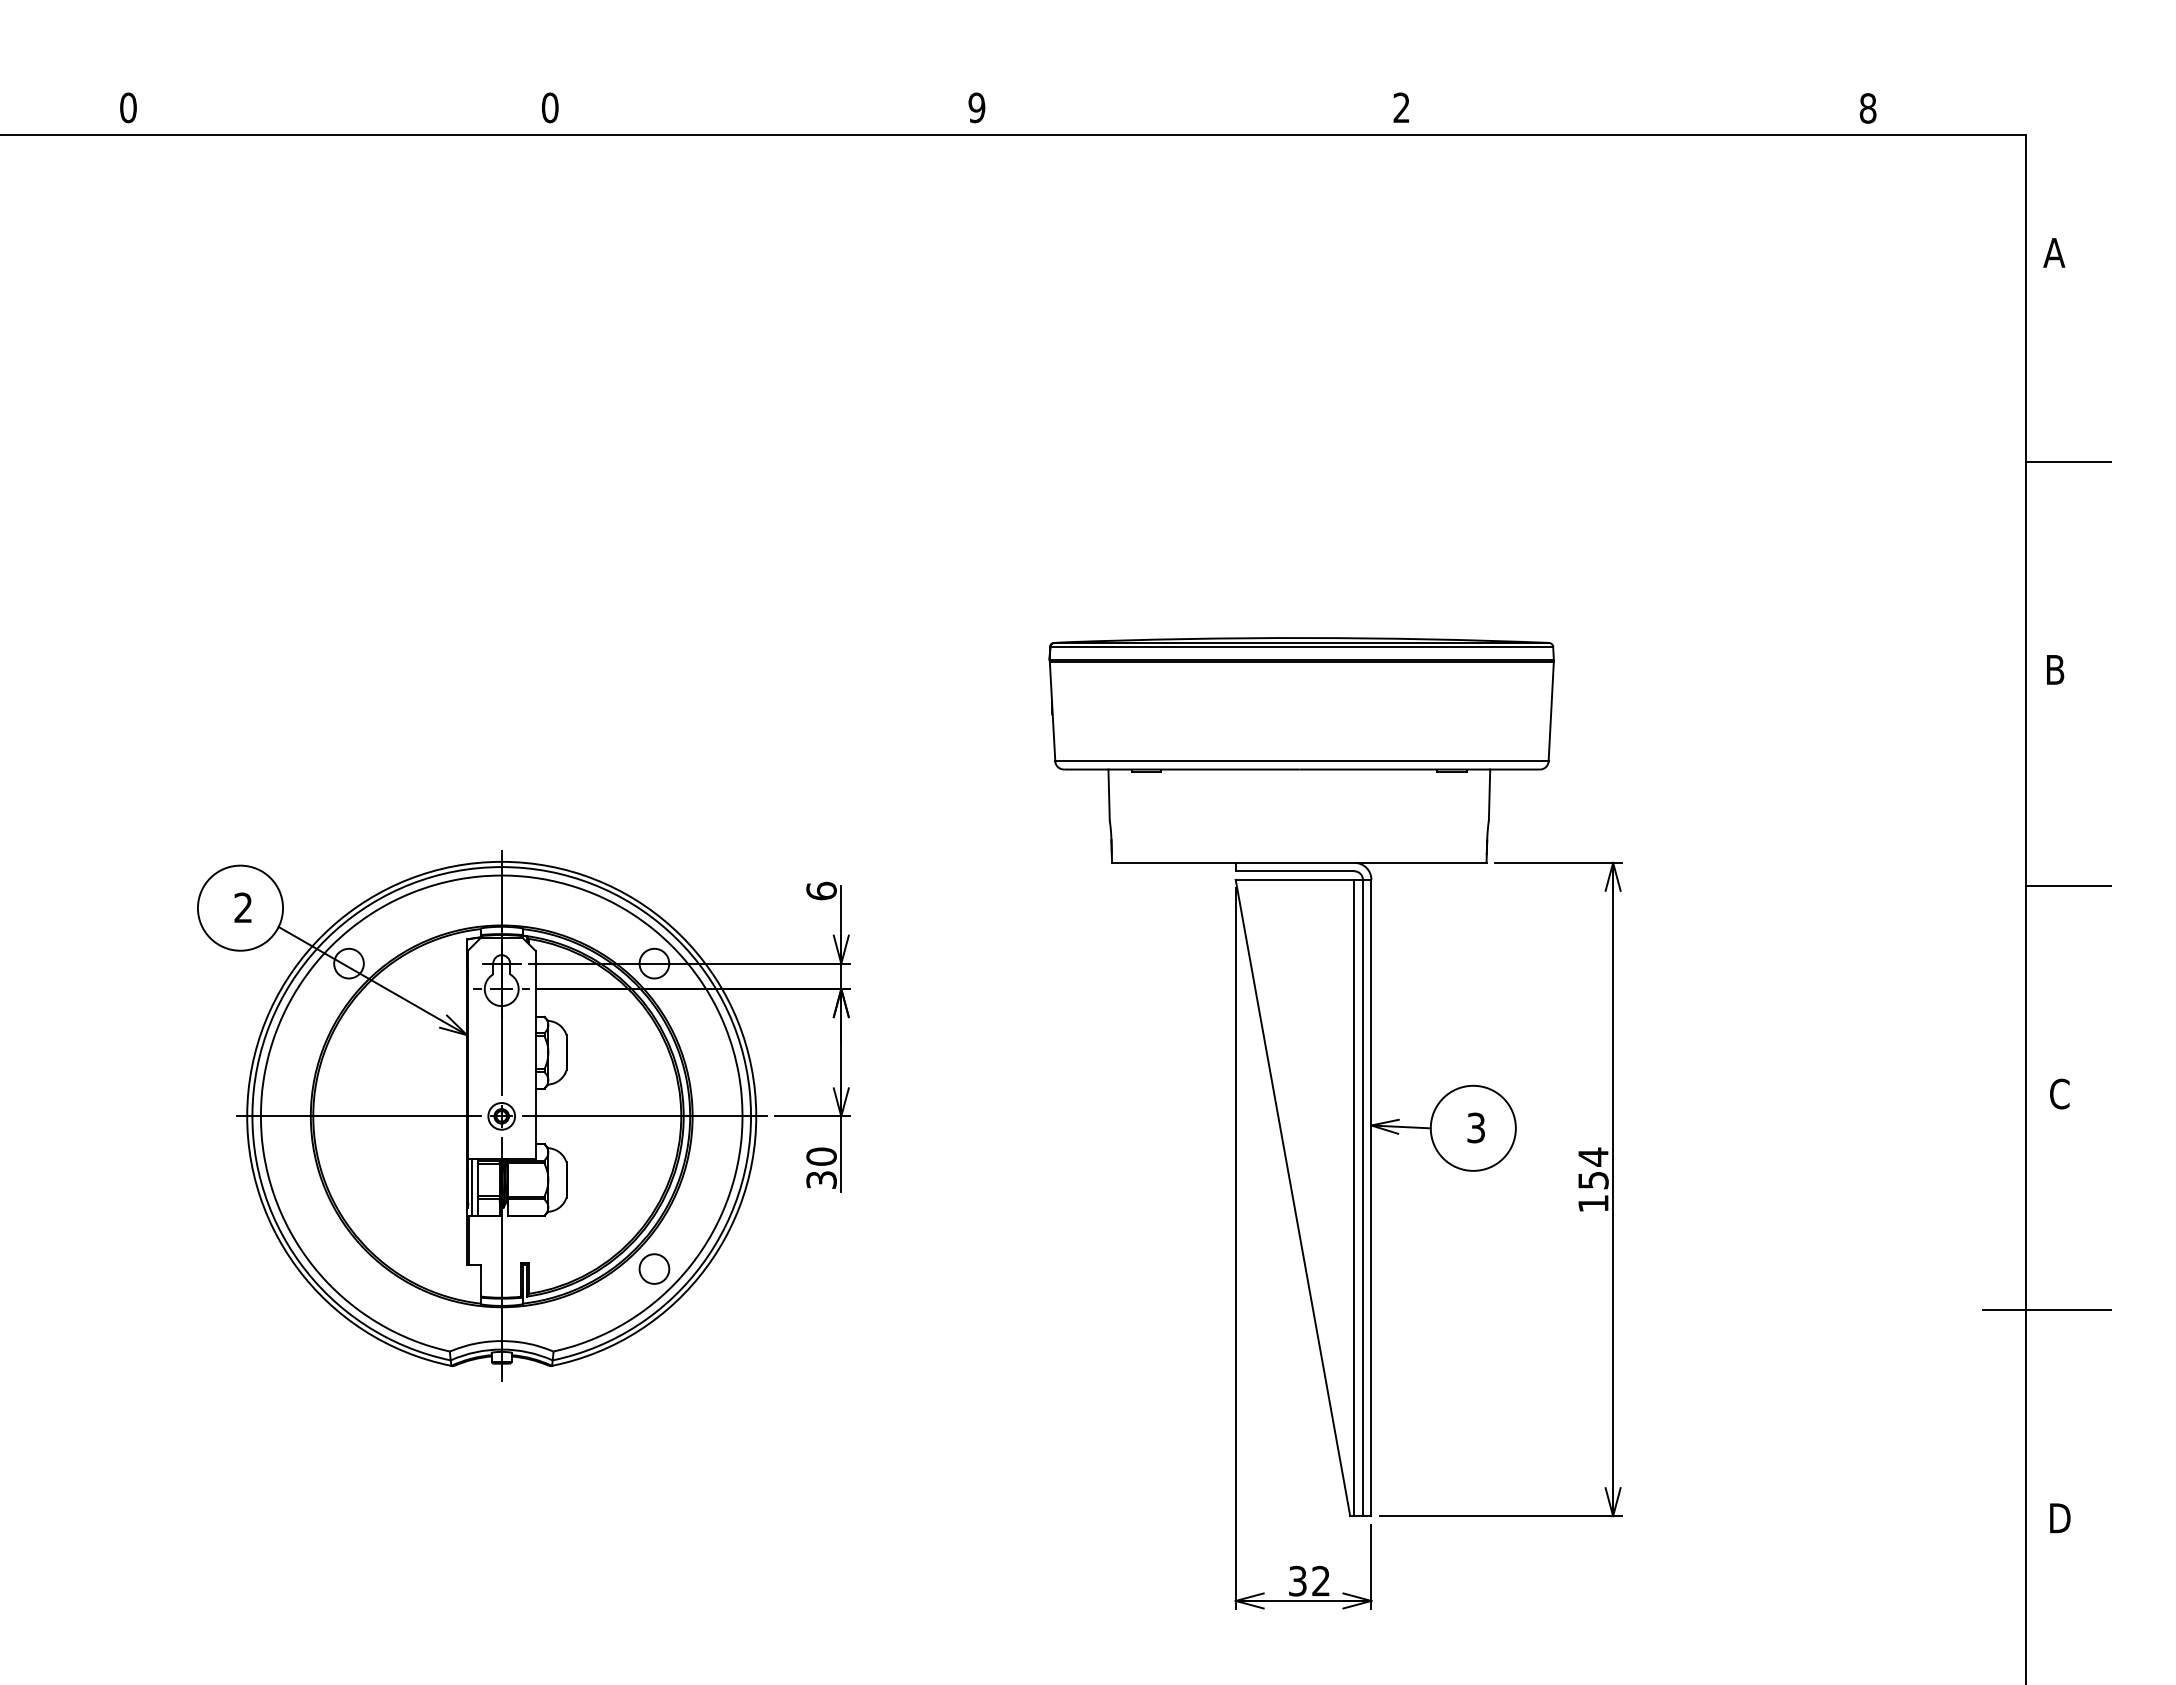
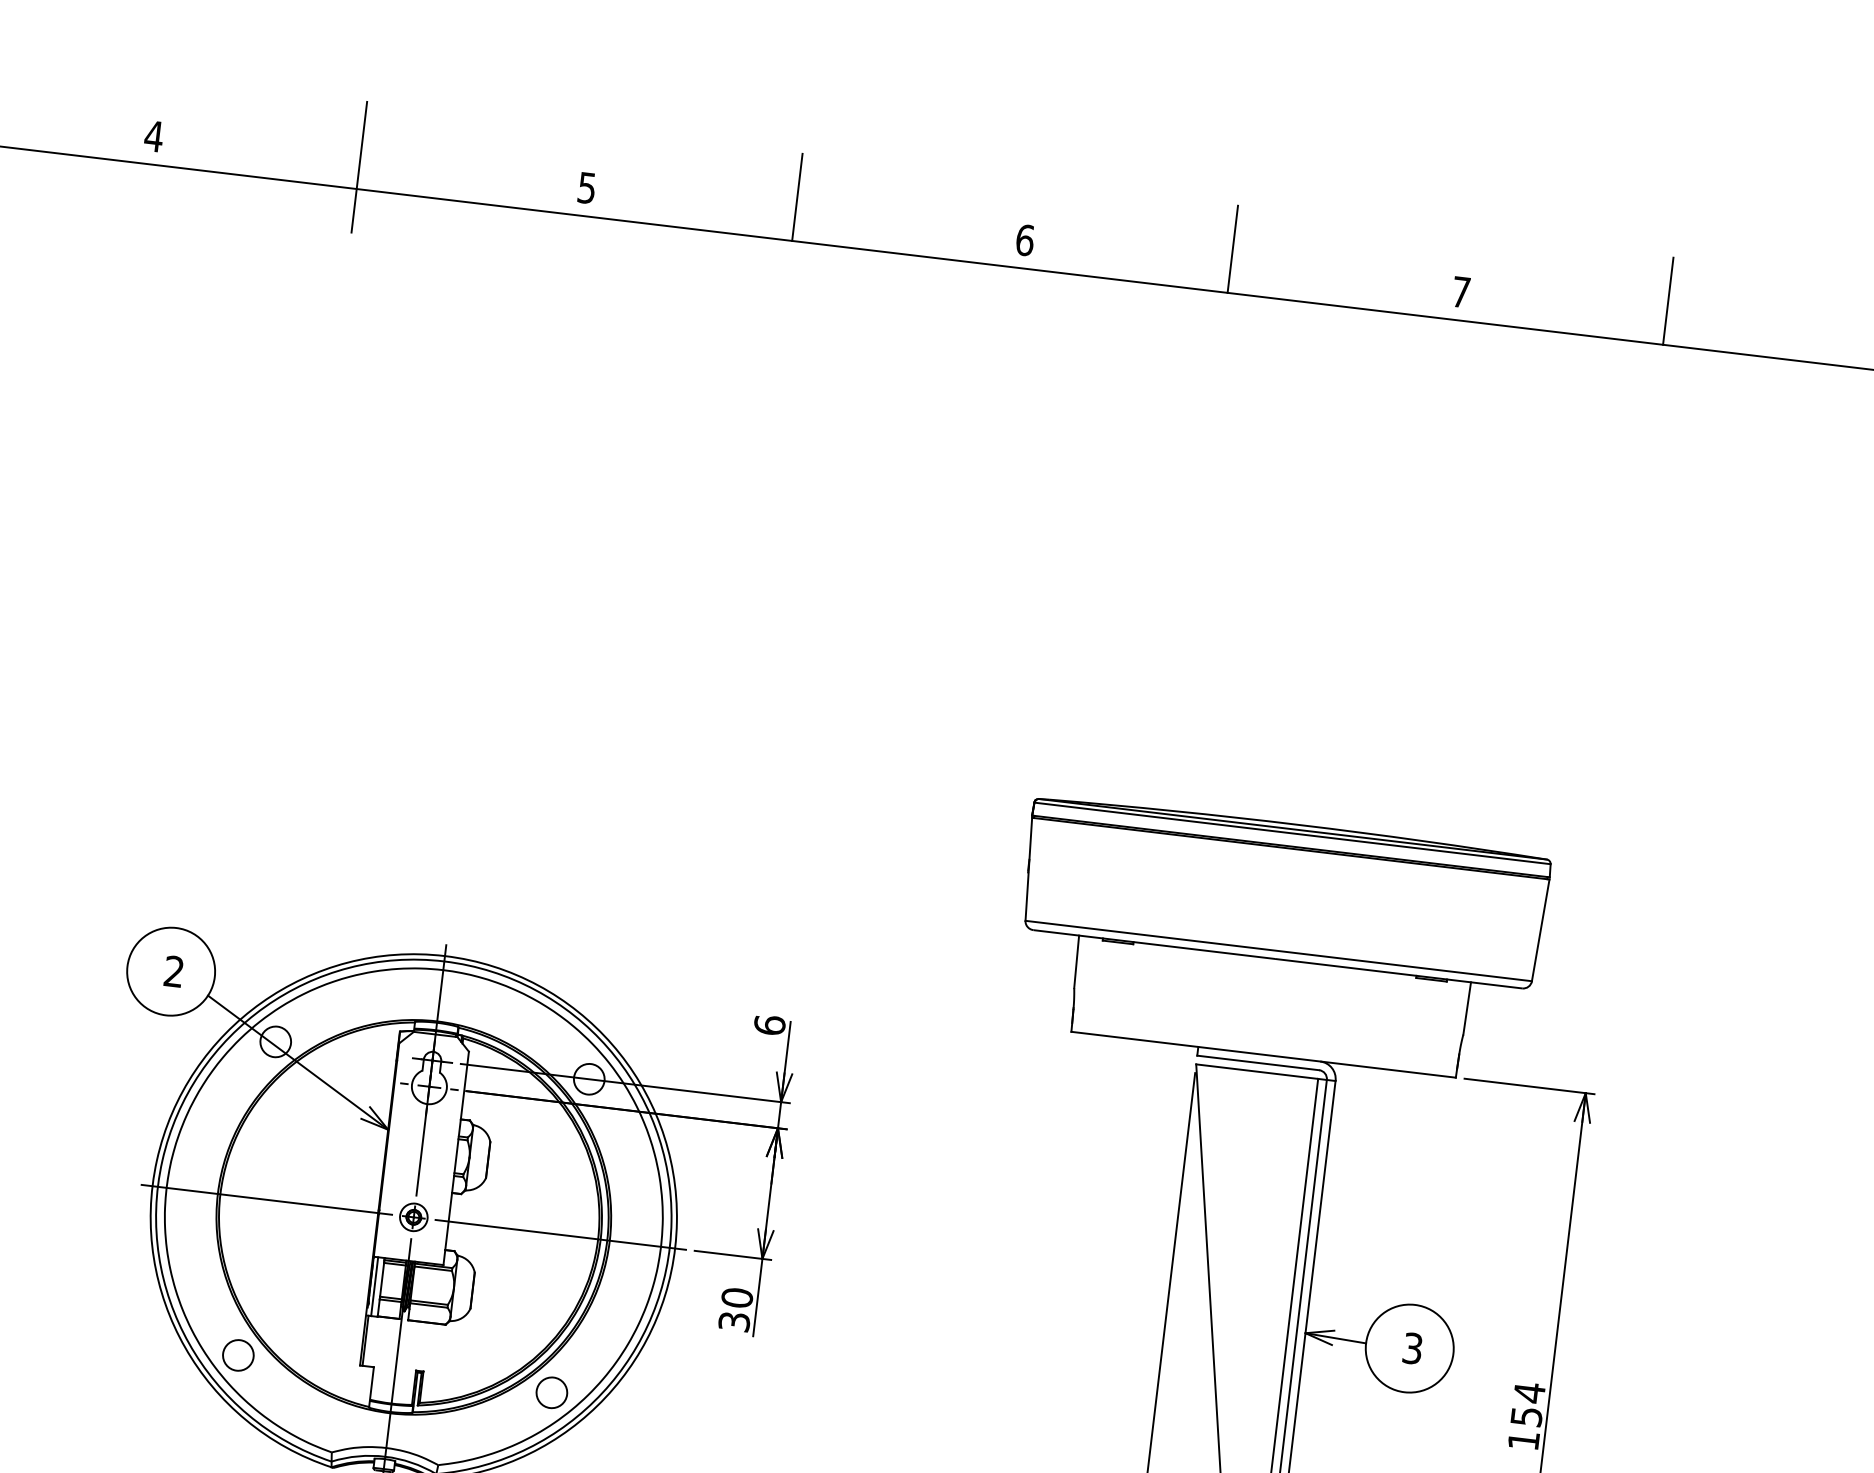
line: (753, 92) -> (797, 197), added
line: (1177, 92) -> (1232, 249), added
line: (1601, 92) -> (1668, 300), added
text: (128, 107) -> (154, 136), 0 -> 4
text: (549, 107) -> (586, 187), 0 -> 5
text: (976, 107) -> (1024, 239), 9 -> 6
text: (1401, 107) -> (1460, 291), 2 -> 7
line: (329, 113) -> (359, 166), added
circle: (348, 1268) -> (237, 1354), added

